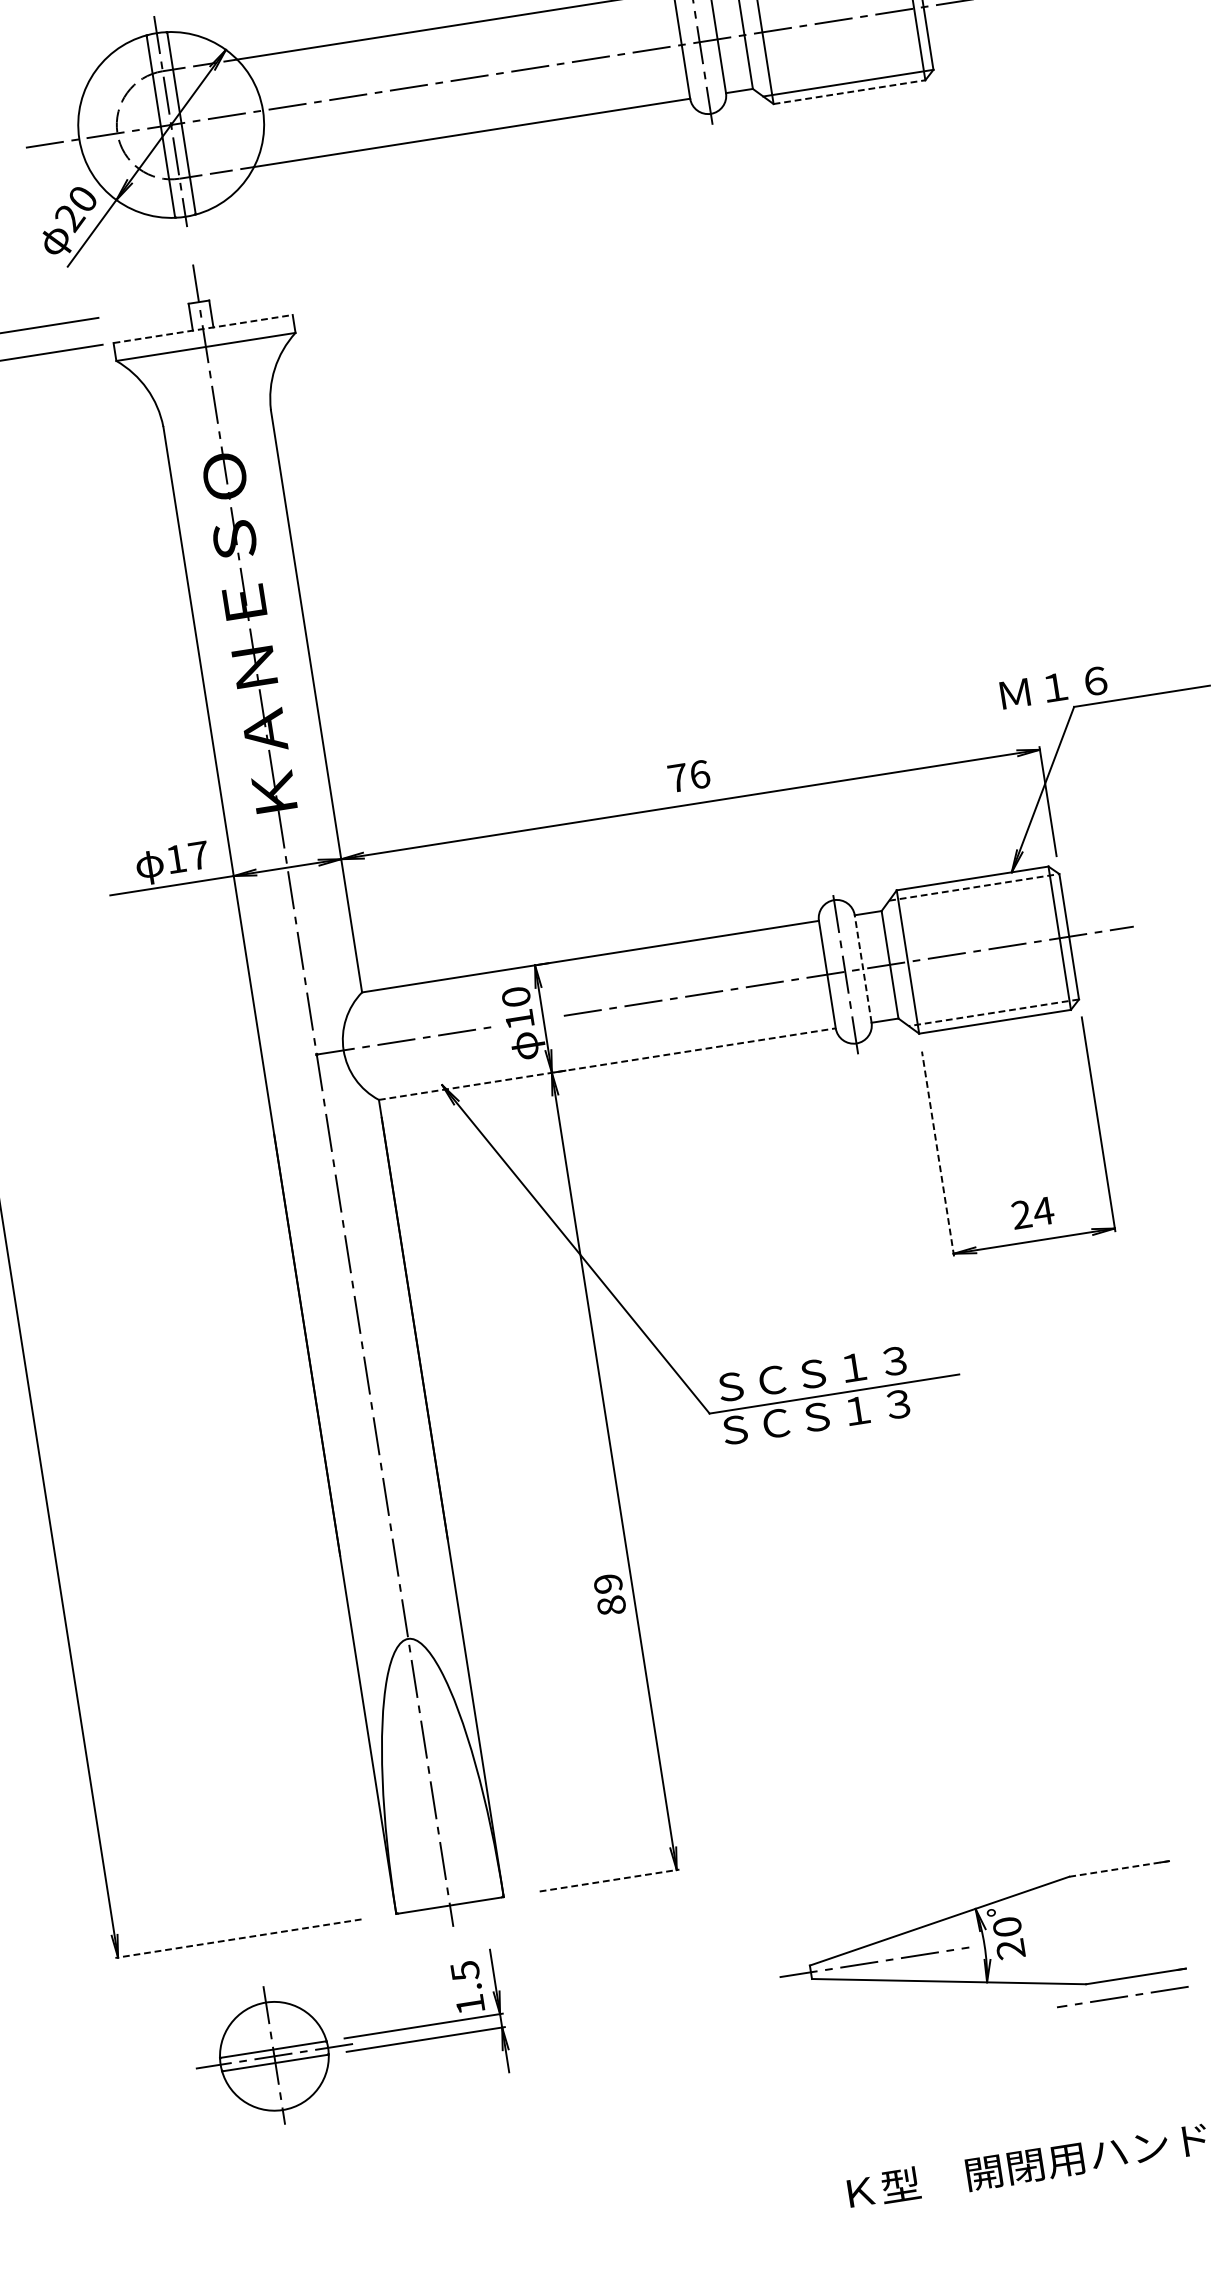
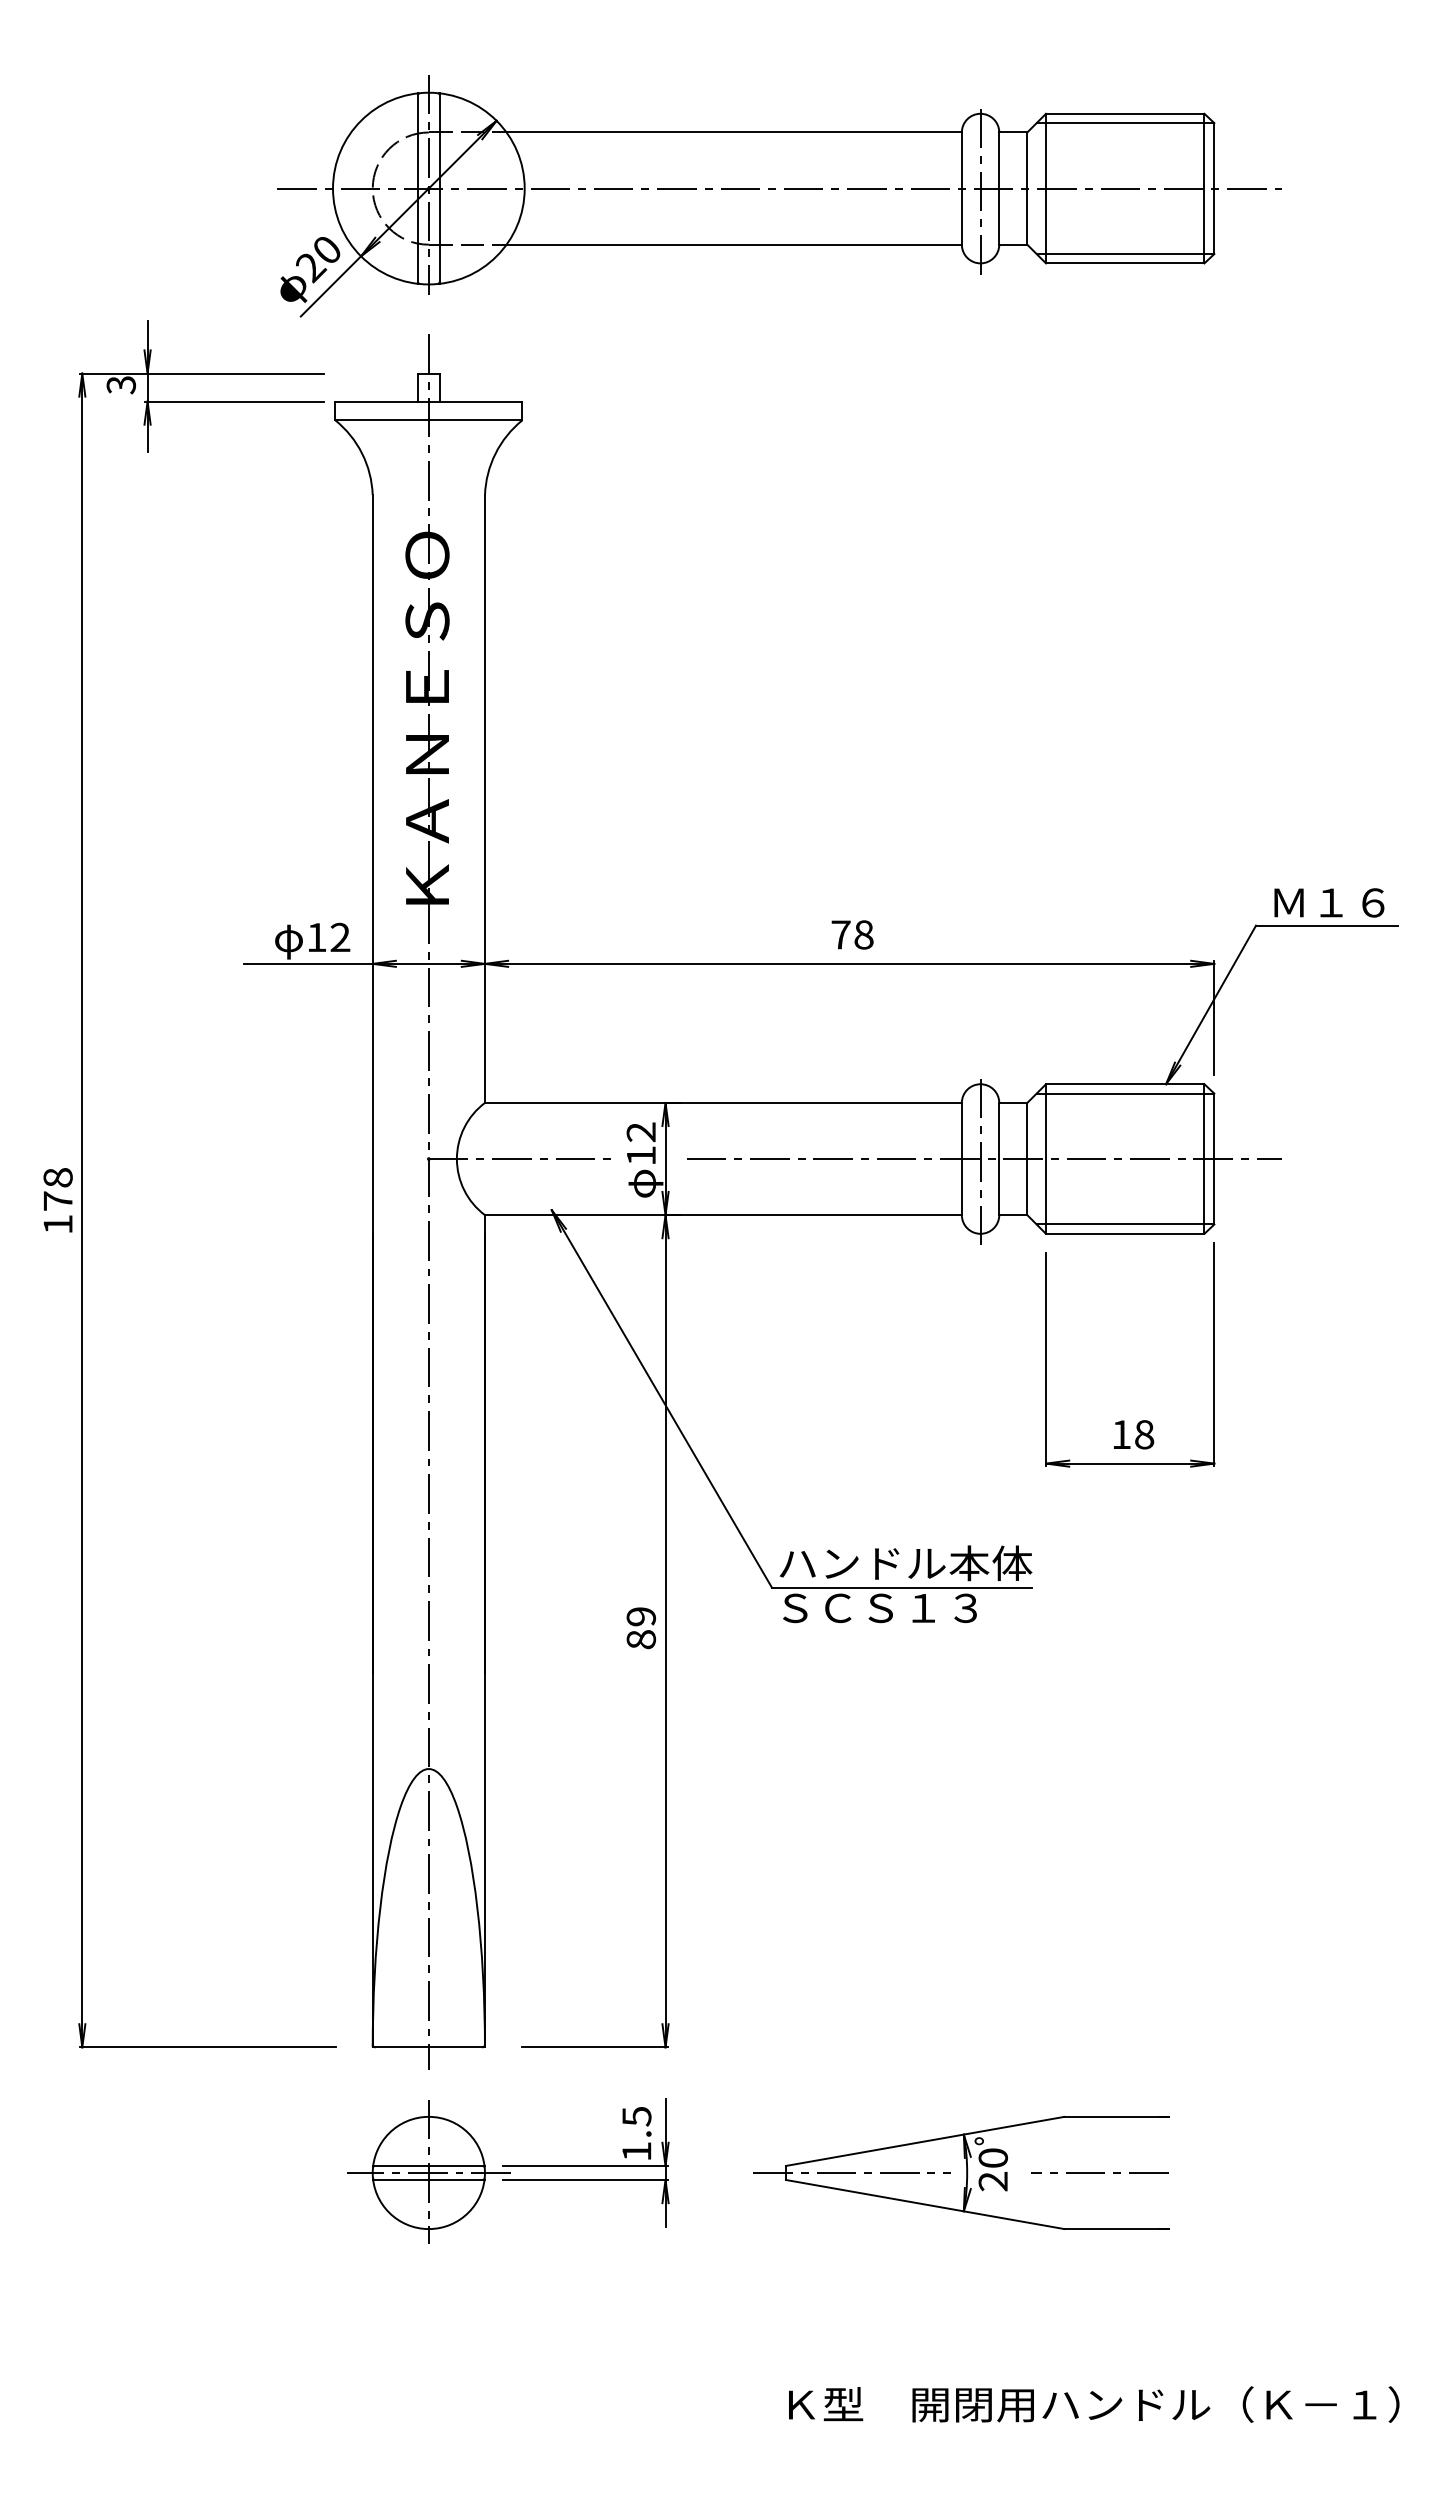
line: (849, 92) -> (1125, 263), dashed -> solid
line: (202, 328) -> (428, 401), dashed -> solid
text: (1053, 687) -> (1329, 902), moved
text: (699, 774) -> (863, 934), 76 -> 78
text: (198, 854) -> (340, 936), 17 -> 12
line: (974, 887) -> (1125, 1093), dashed -> solid
line: (863, 968) -> (999, 1158), dashed -> solid
text: (516, 997) -> (641, 1132), 10 -> 12
line: (993, 1012) -> (1125, 1224), dashed -> solid
line: (607, 1064) -> (723, 1215), dashed -> solid
line: (938, 1153) -> (1046, 1359), dashed -> solid
text: (1033, 1212) -> (1133, 1434), 24 -> 18
text: (834, 1370) -> (905, 1563), ＳＣＳ１３ -> ハンドル本体
text: (610, 1595) -> (641, 1628), moved
line: (1119, 1868) -> (1116, 2116), dashed -> solid
line: (609, 1880) -> (595, 2047), dashed -> solid
line: (238, 1938) -> (207, 2047), dashed -> solid
line: (1122, 1996) -> (1099, 2172), moved
part: (350, 2041) -> (508, 2170), moved

